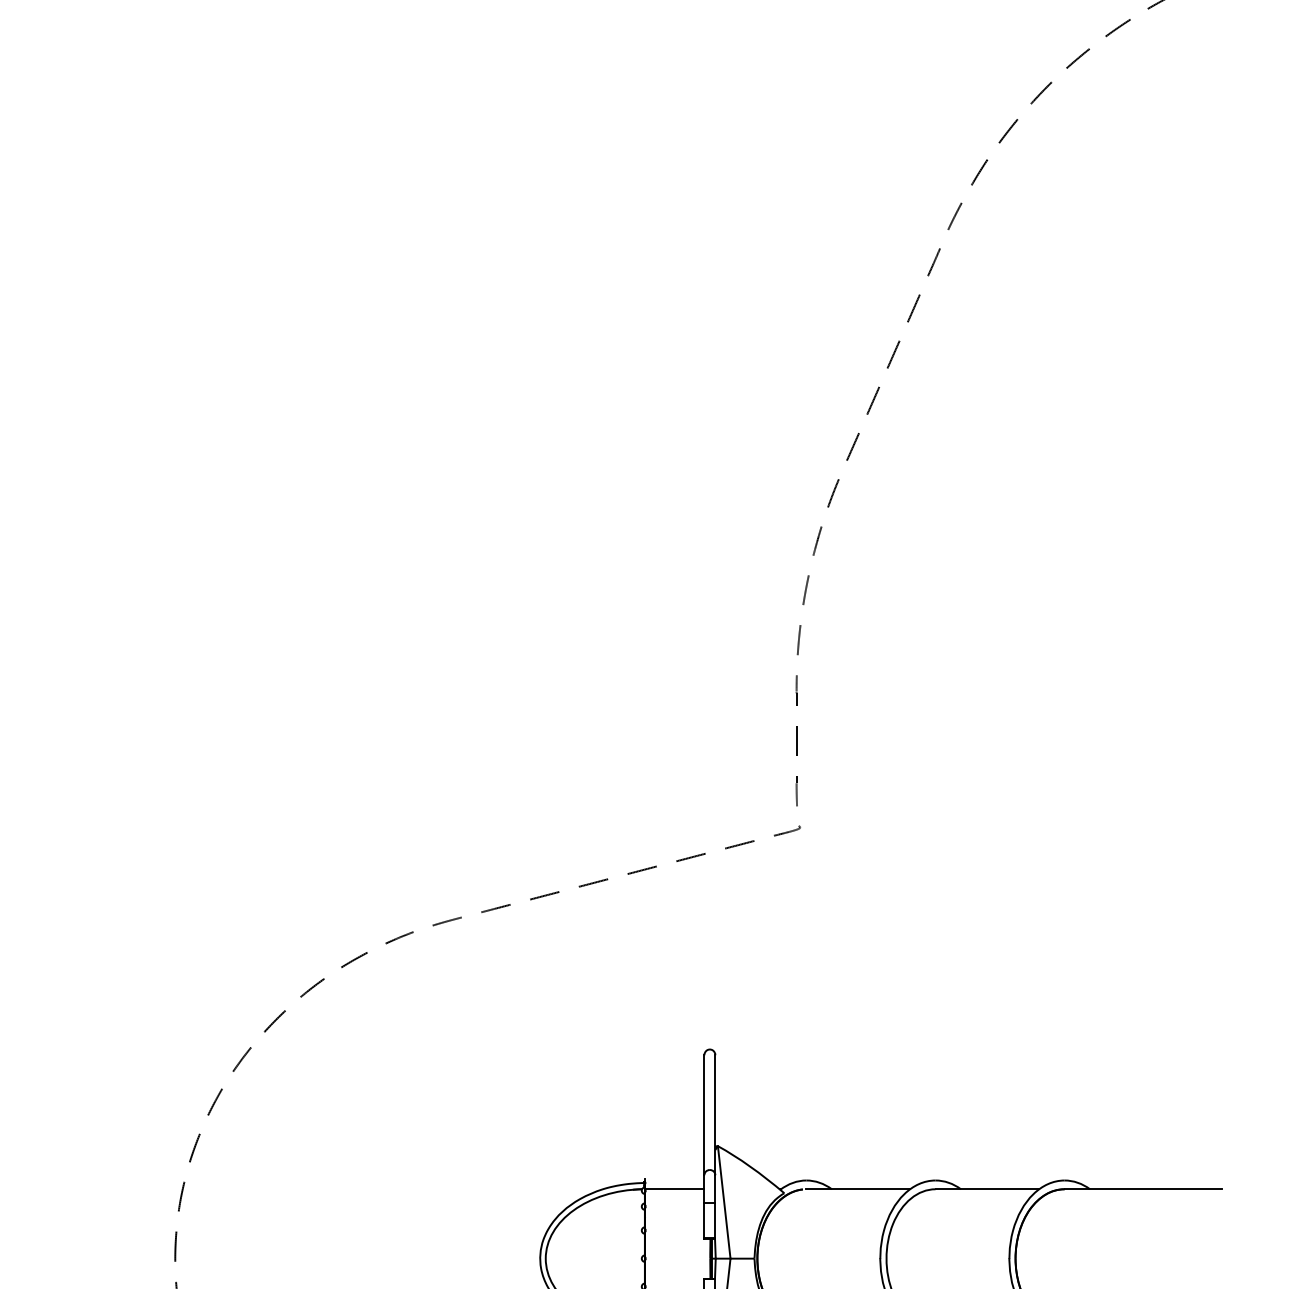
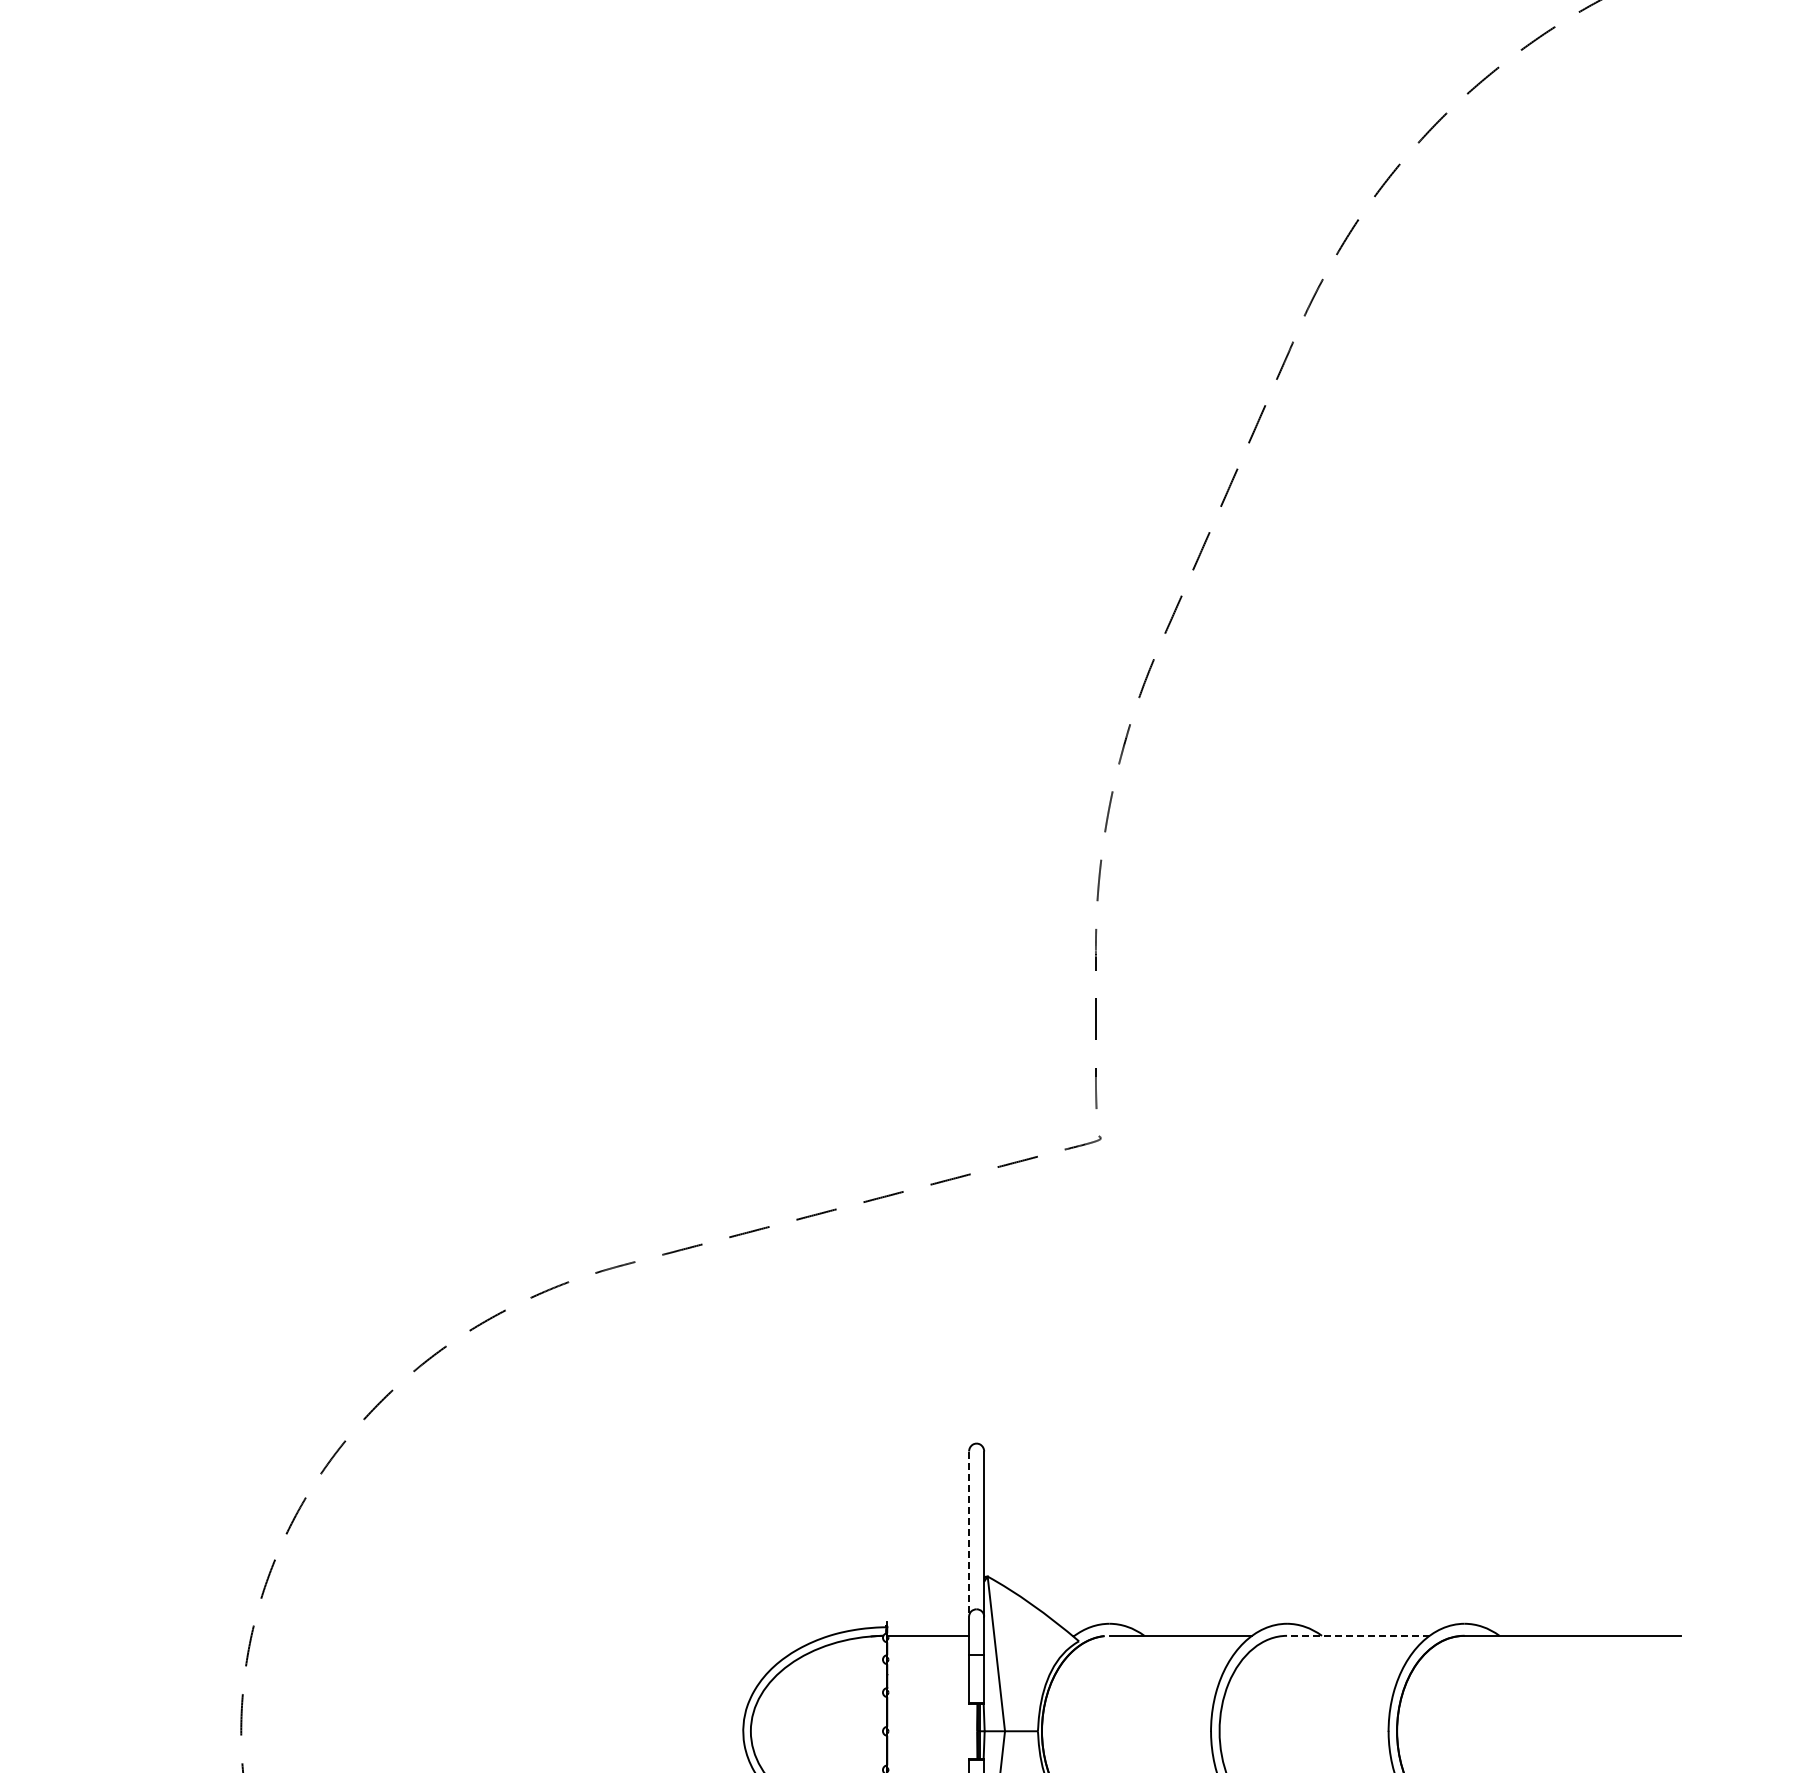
line: (704, 1115) -> (969, 1534), solid -> dashed
line: (986, 1189) -> (1357, 1635), solid -> dashed

